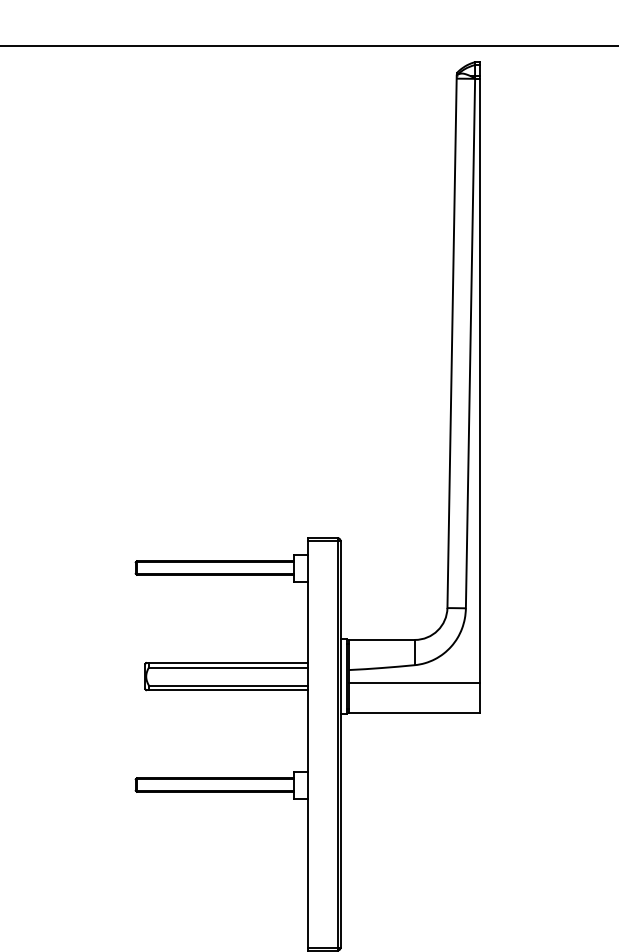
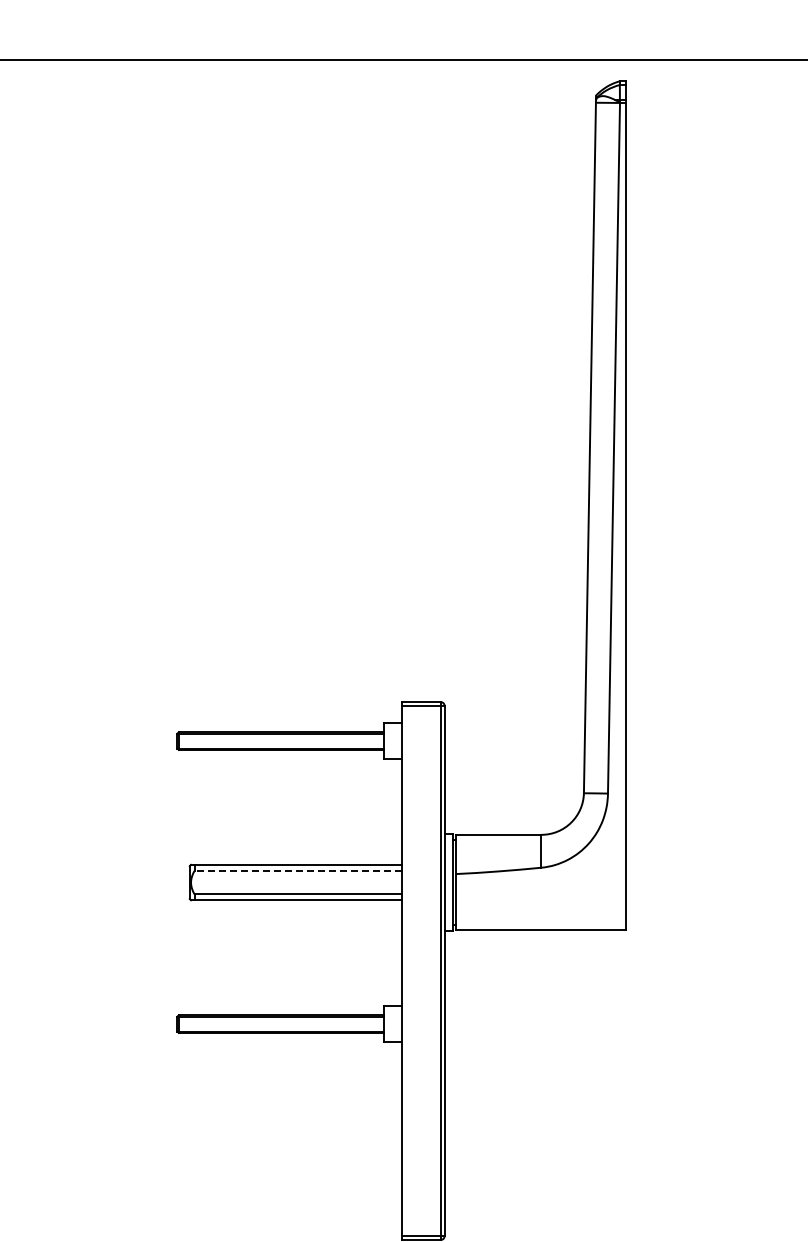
line: (228, 667) -> (298, 870), solid -> dashed
line: (414, 683) -> (540, 891), removed

